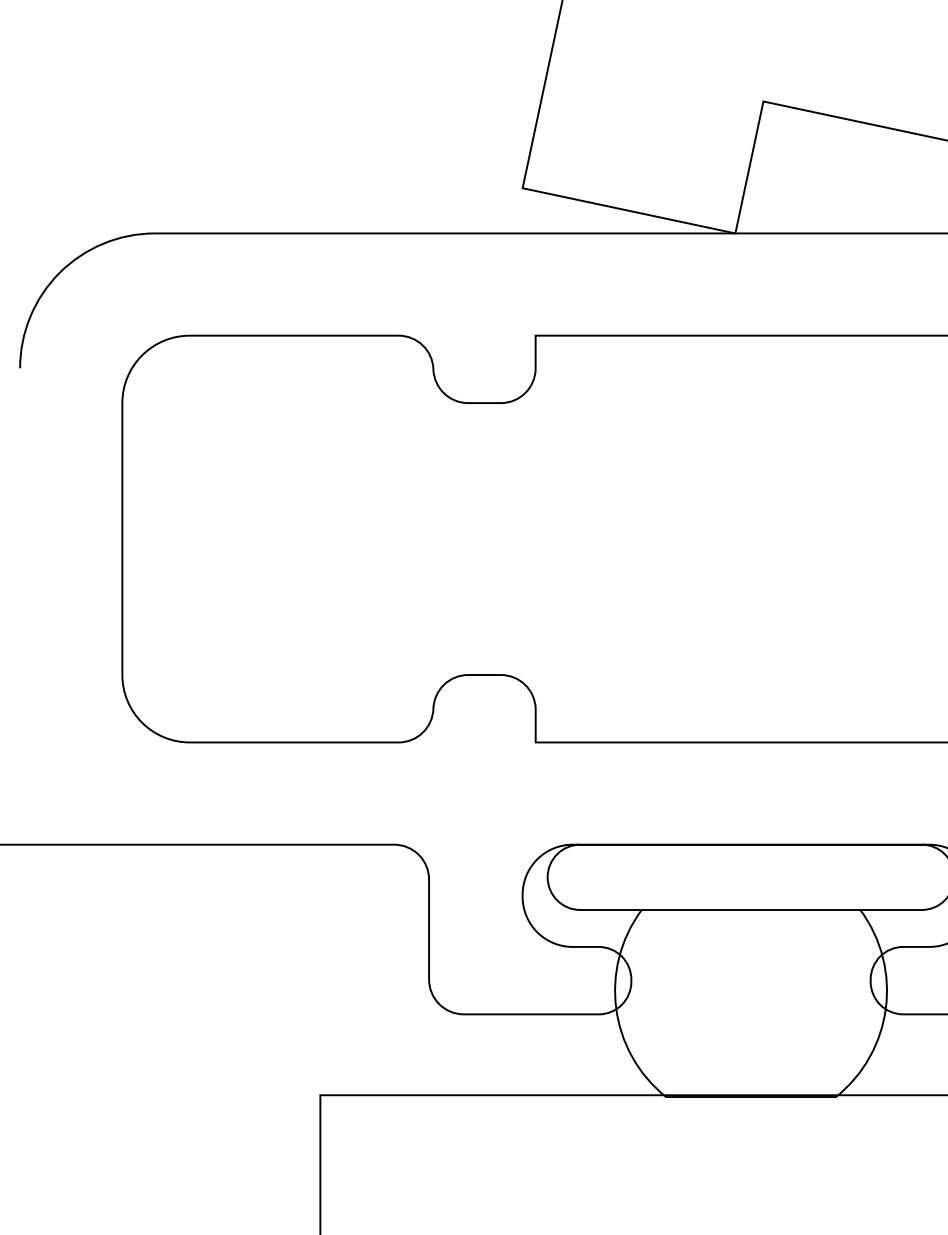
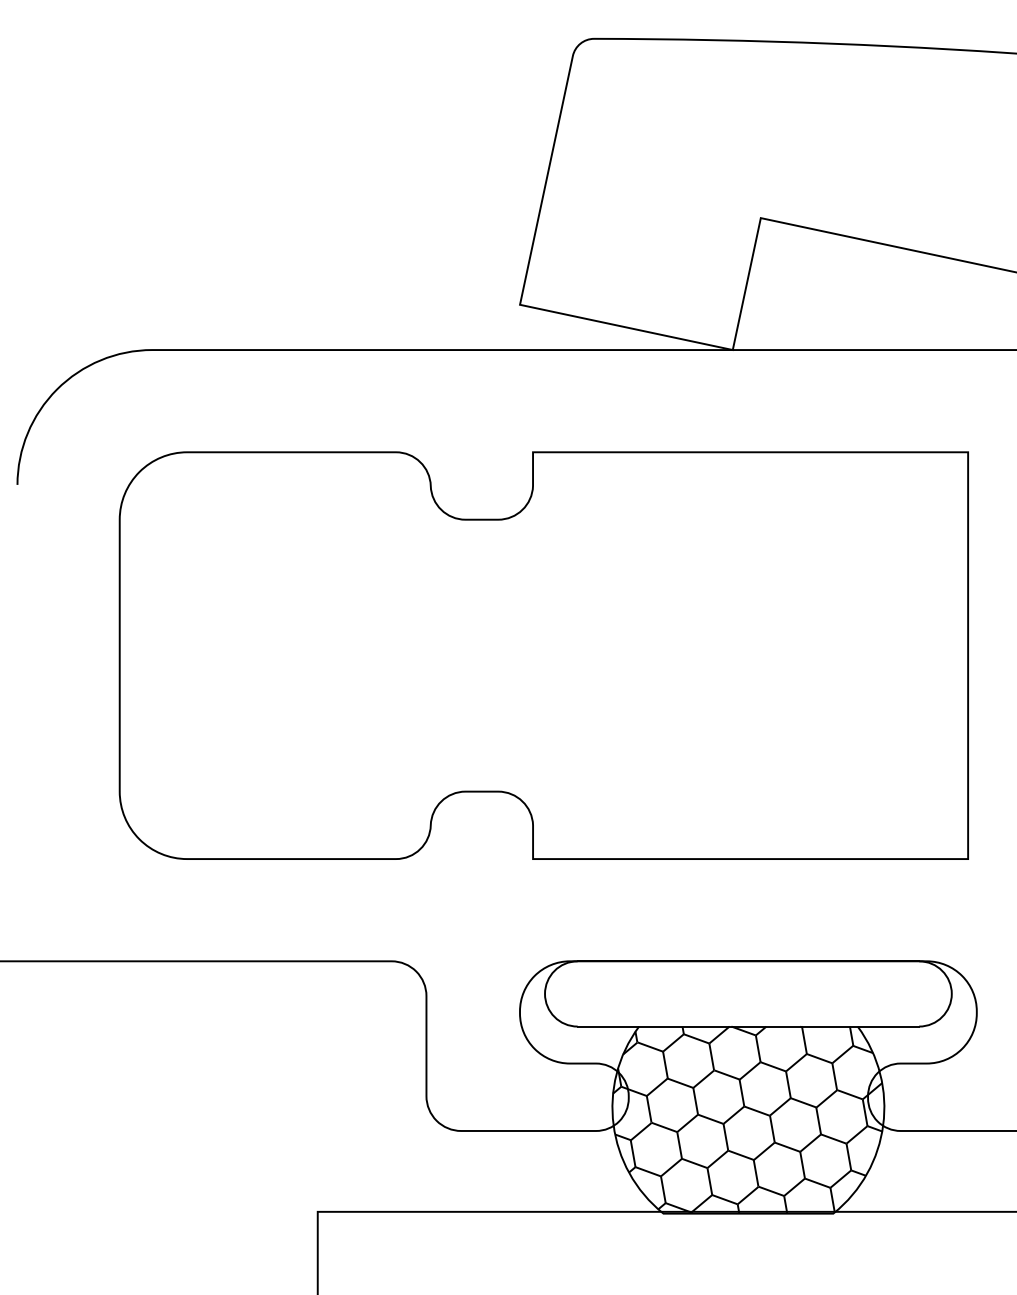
hatch: (750, 1002) -> (747, 1119), added

